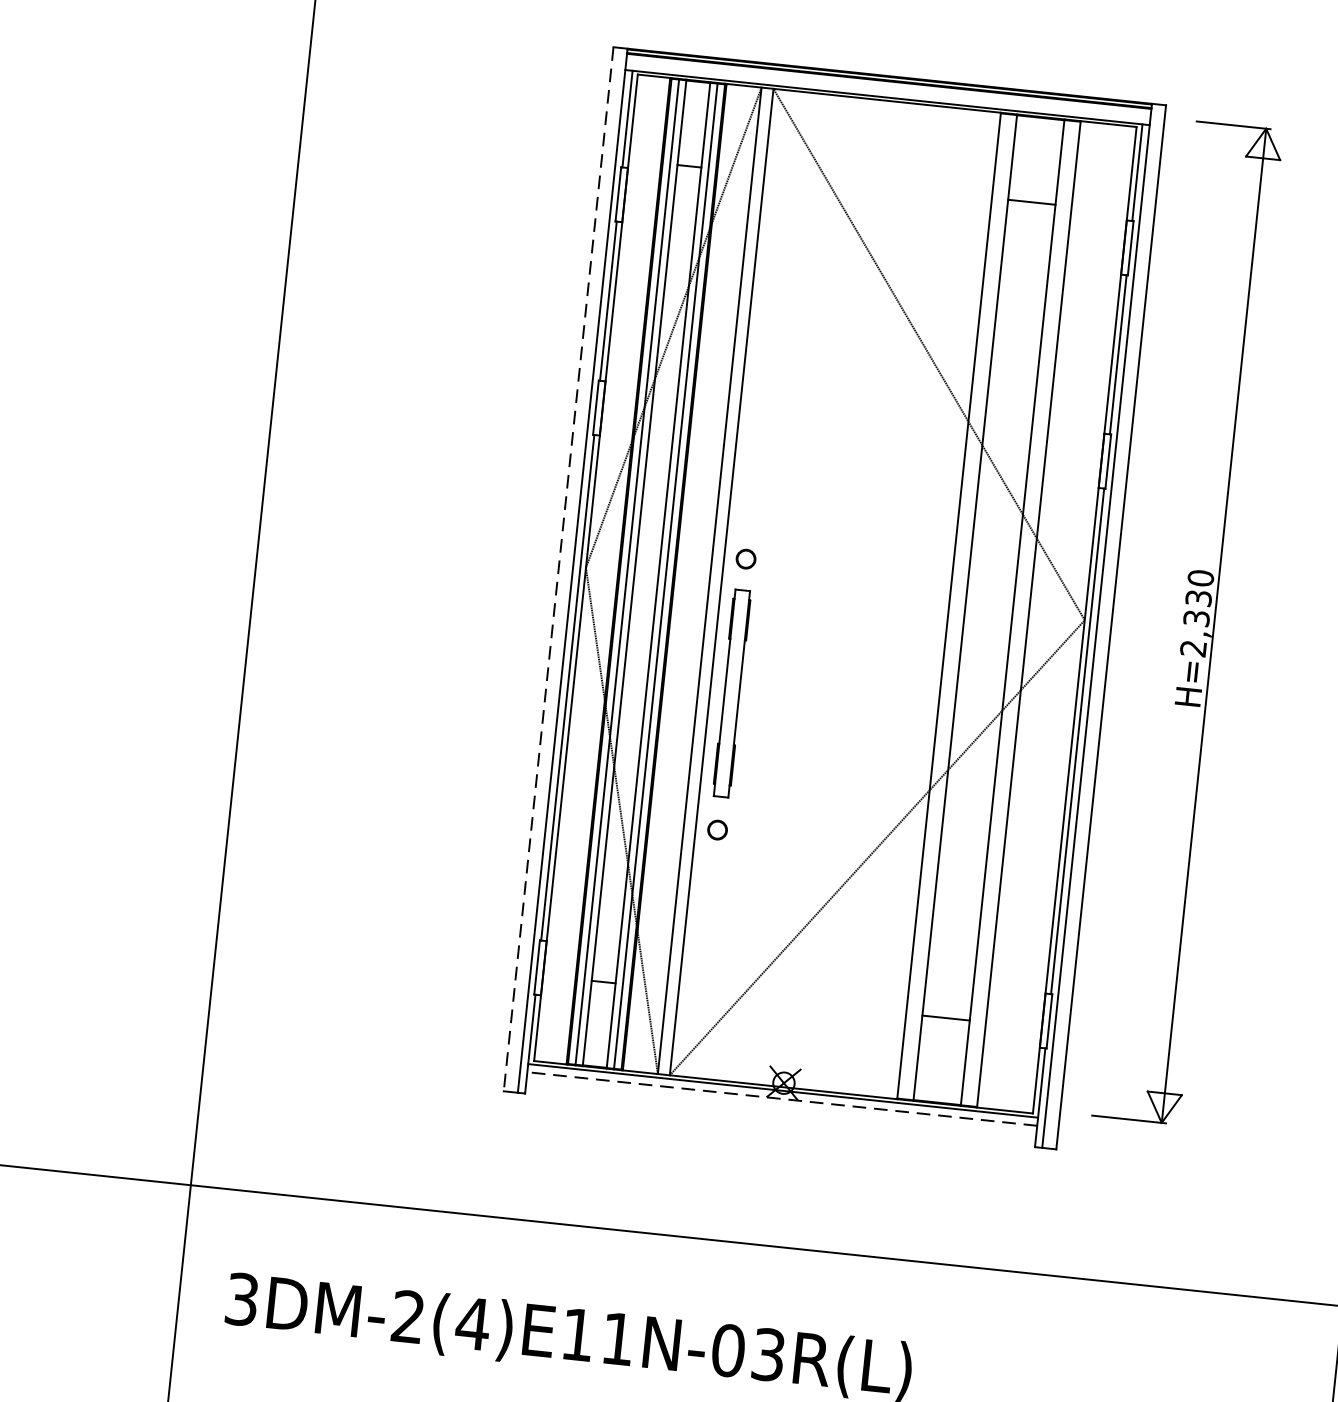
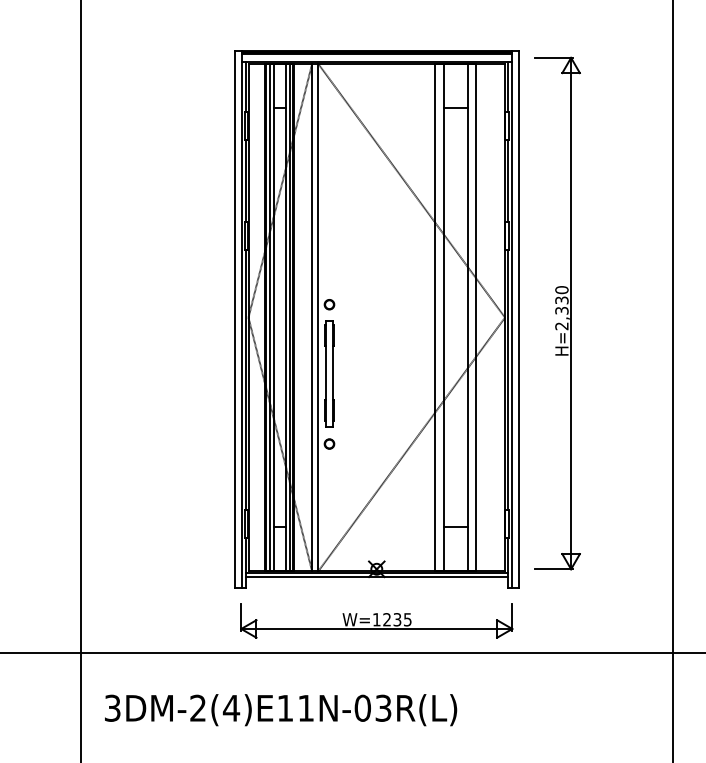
line: (558, 568) -> (234, 319), dashed -> solid
line: (781, 1099) -> (376, 577), dashed -> solid
part: (772, 1182) -> (376, 620), added

